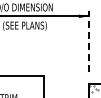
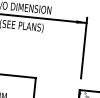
line: (89, 40) -> (84, 47), dashed -> solid

